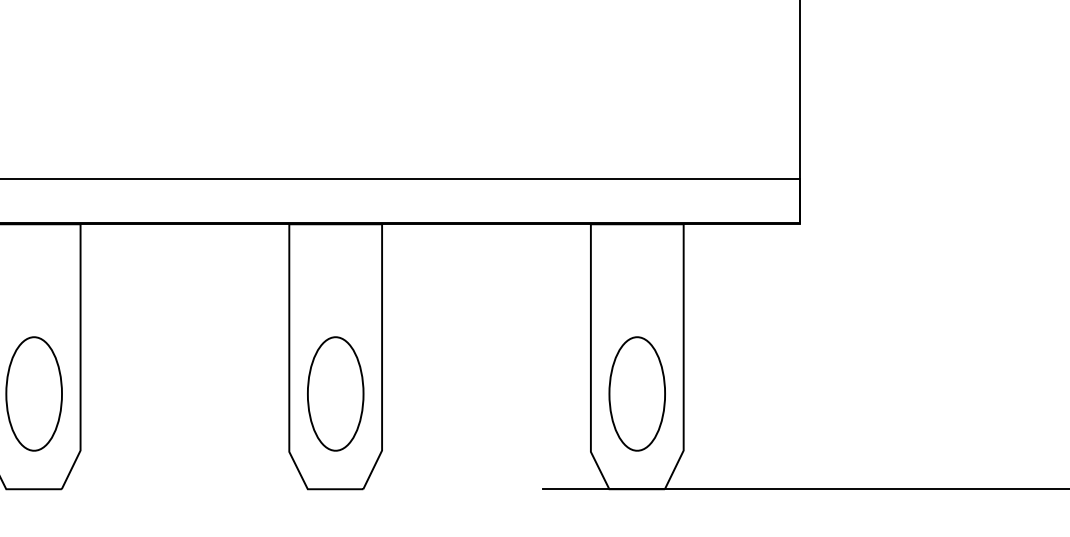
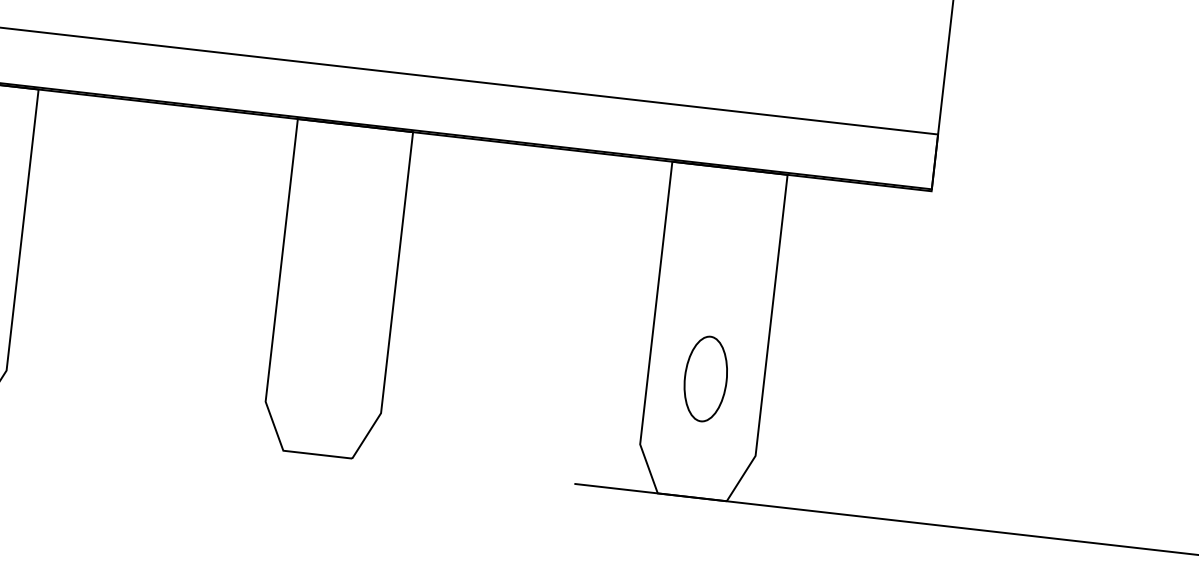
part: (335, 393) -> (331, 335), removed
part: (636, 393) -> (705, 378), size x0.6

